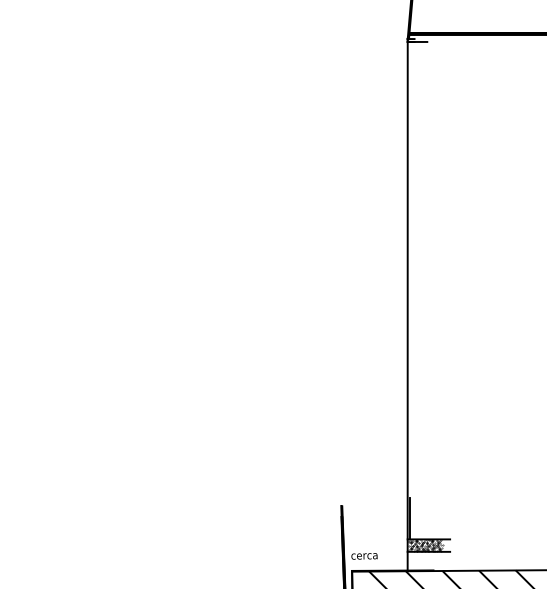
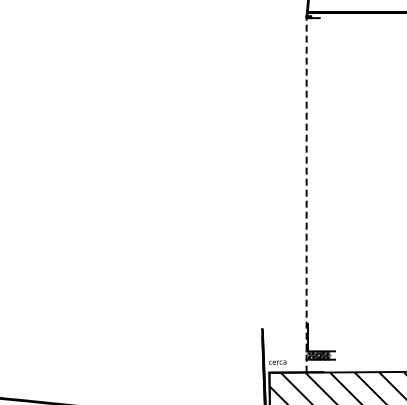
line: (407, 303) -> (306, 193), solid -> dashed

